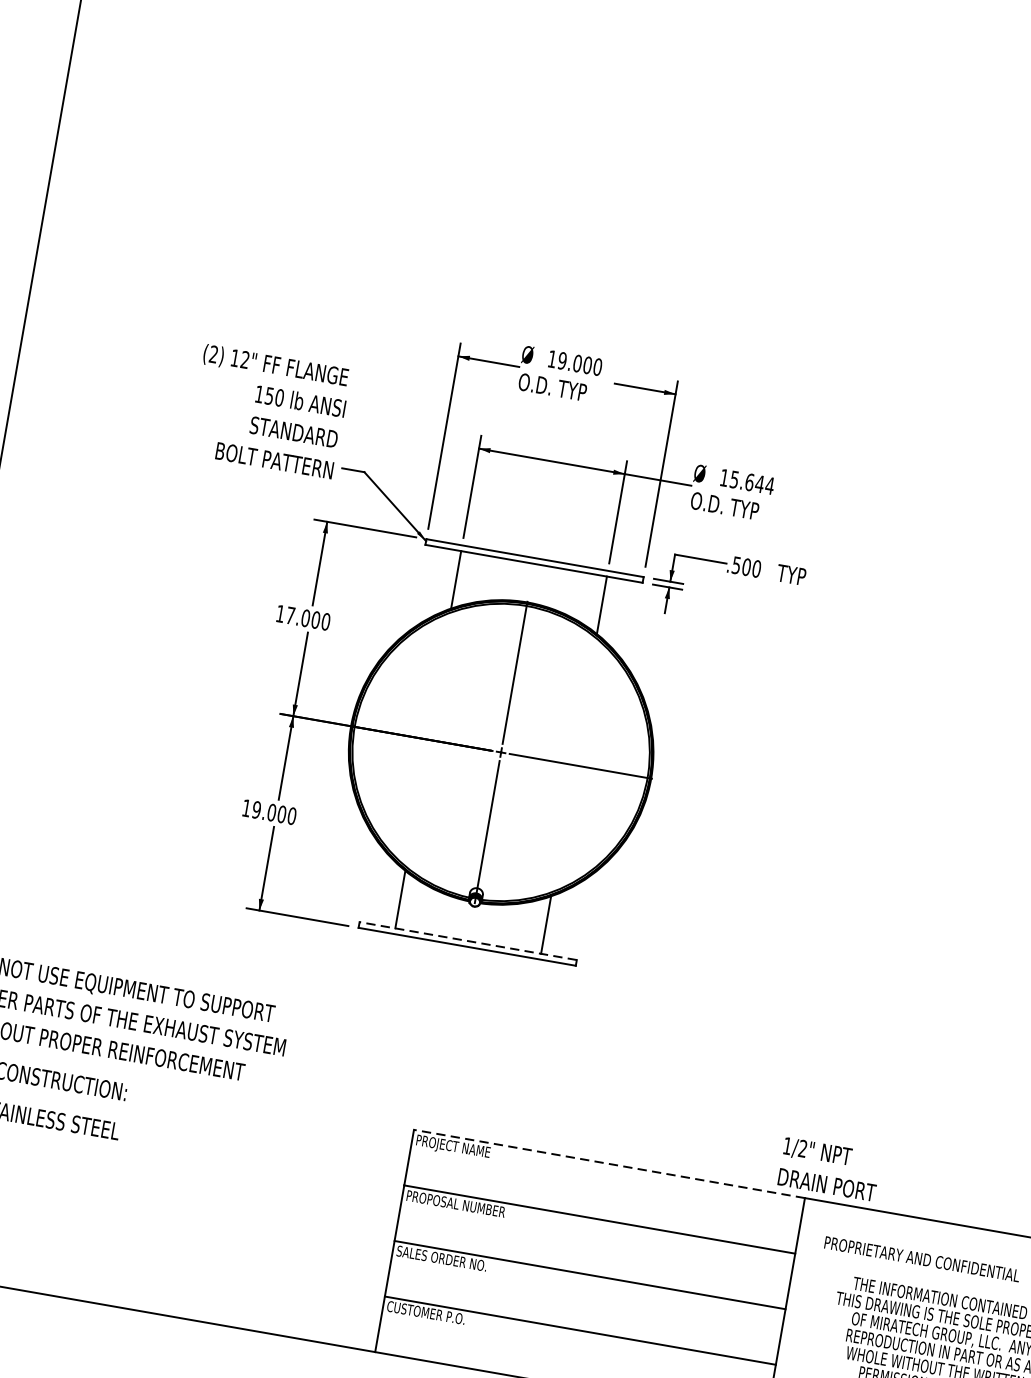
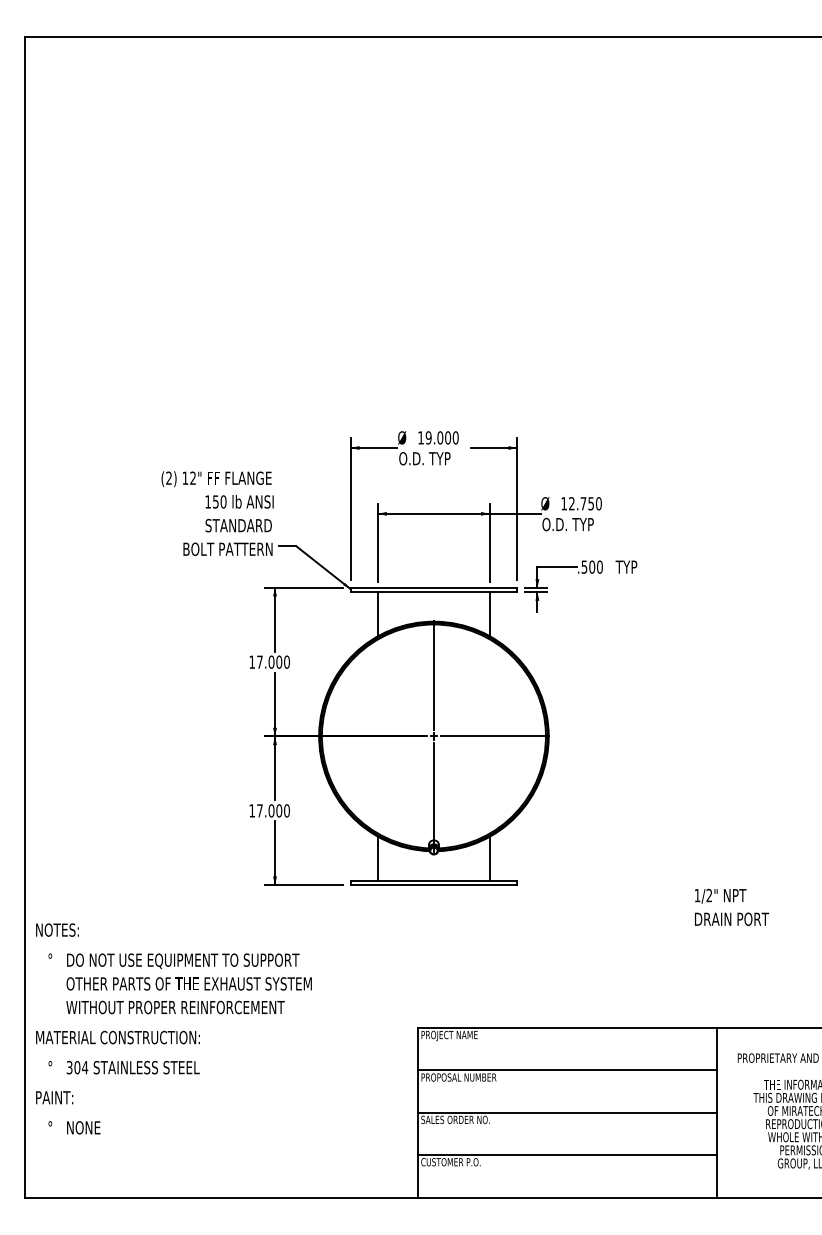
text: (752, 482) -> (585, 503), 15.644 -> 12.750
text: (256, 809) -> (259, 810), 19.000 -> 17.000
line: (467, 940) -> (433, 880), dashed -> solid
line: (609, 1163) -> (567, 1027), dashed -> solid
text: (829, 1169) -> (731, 907), moved

